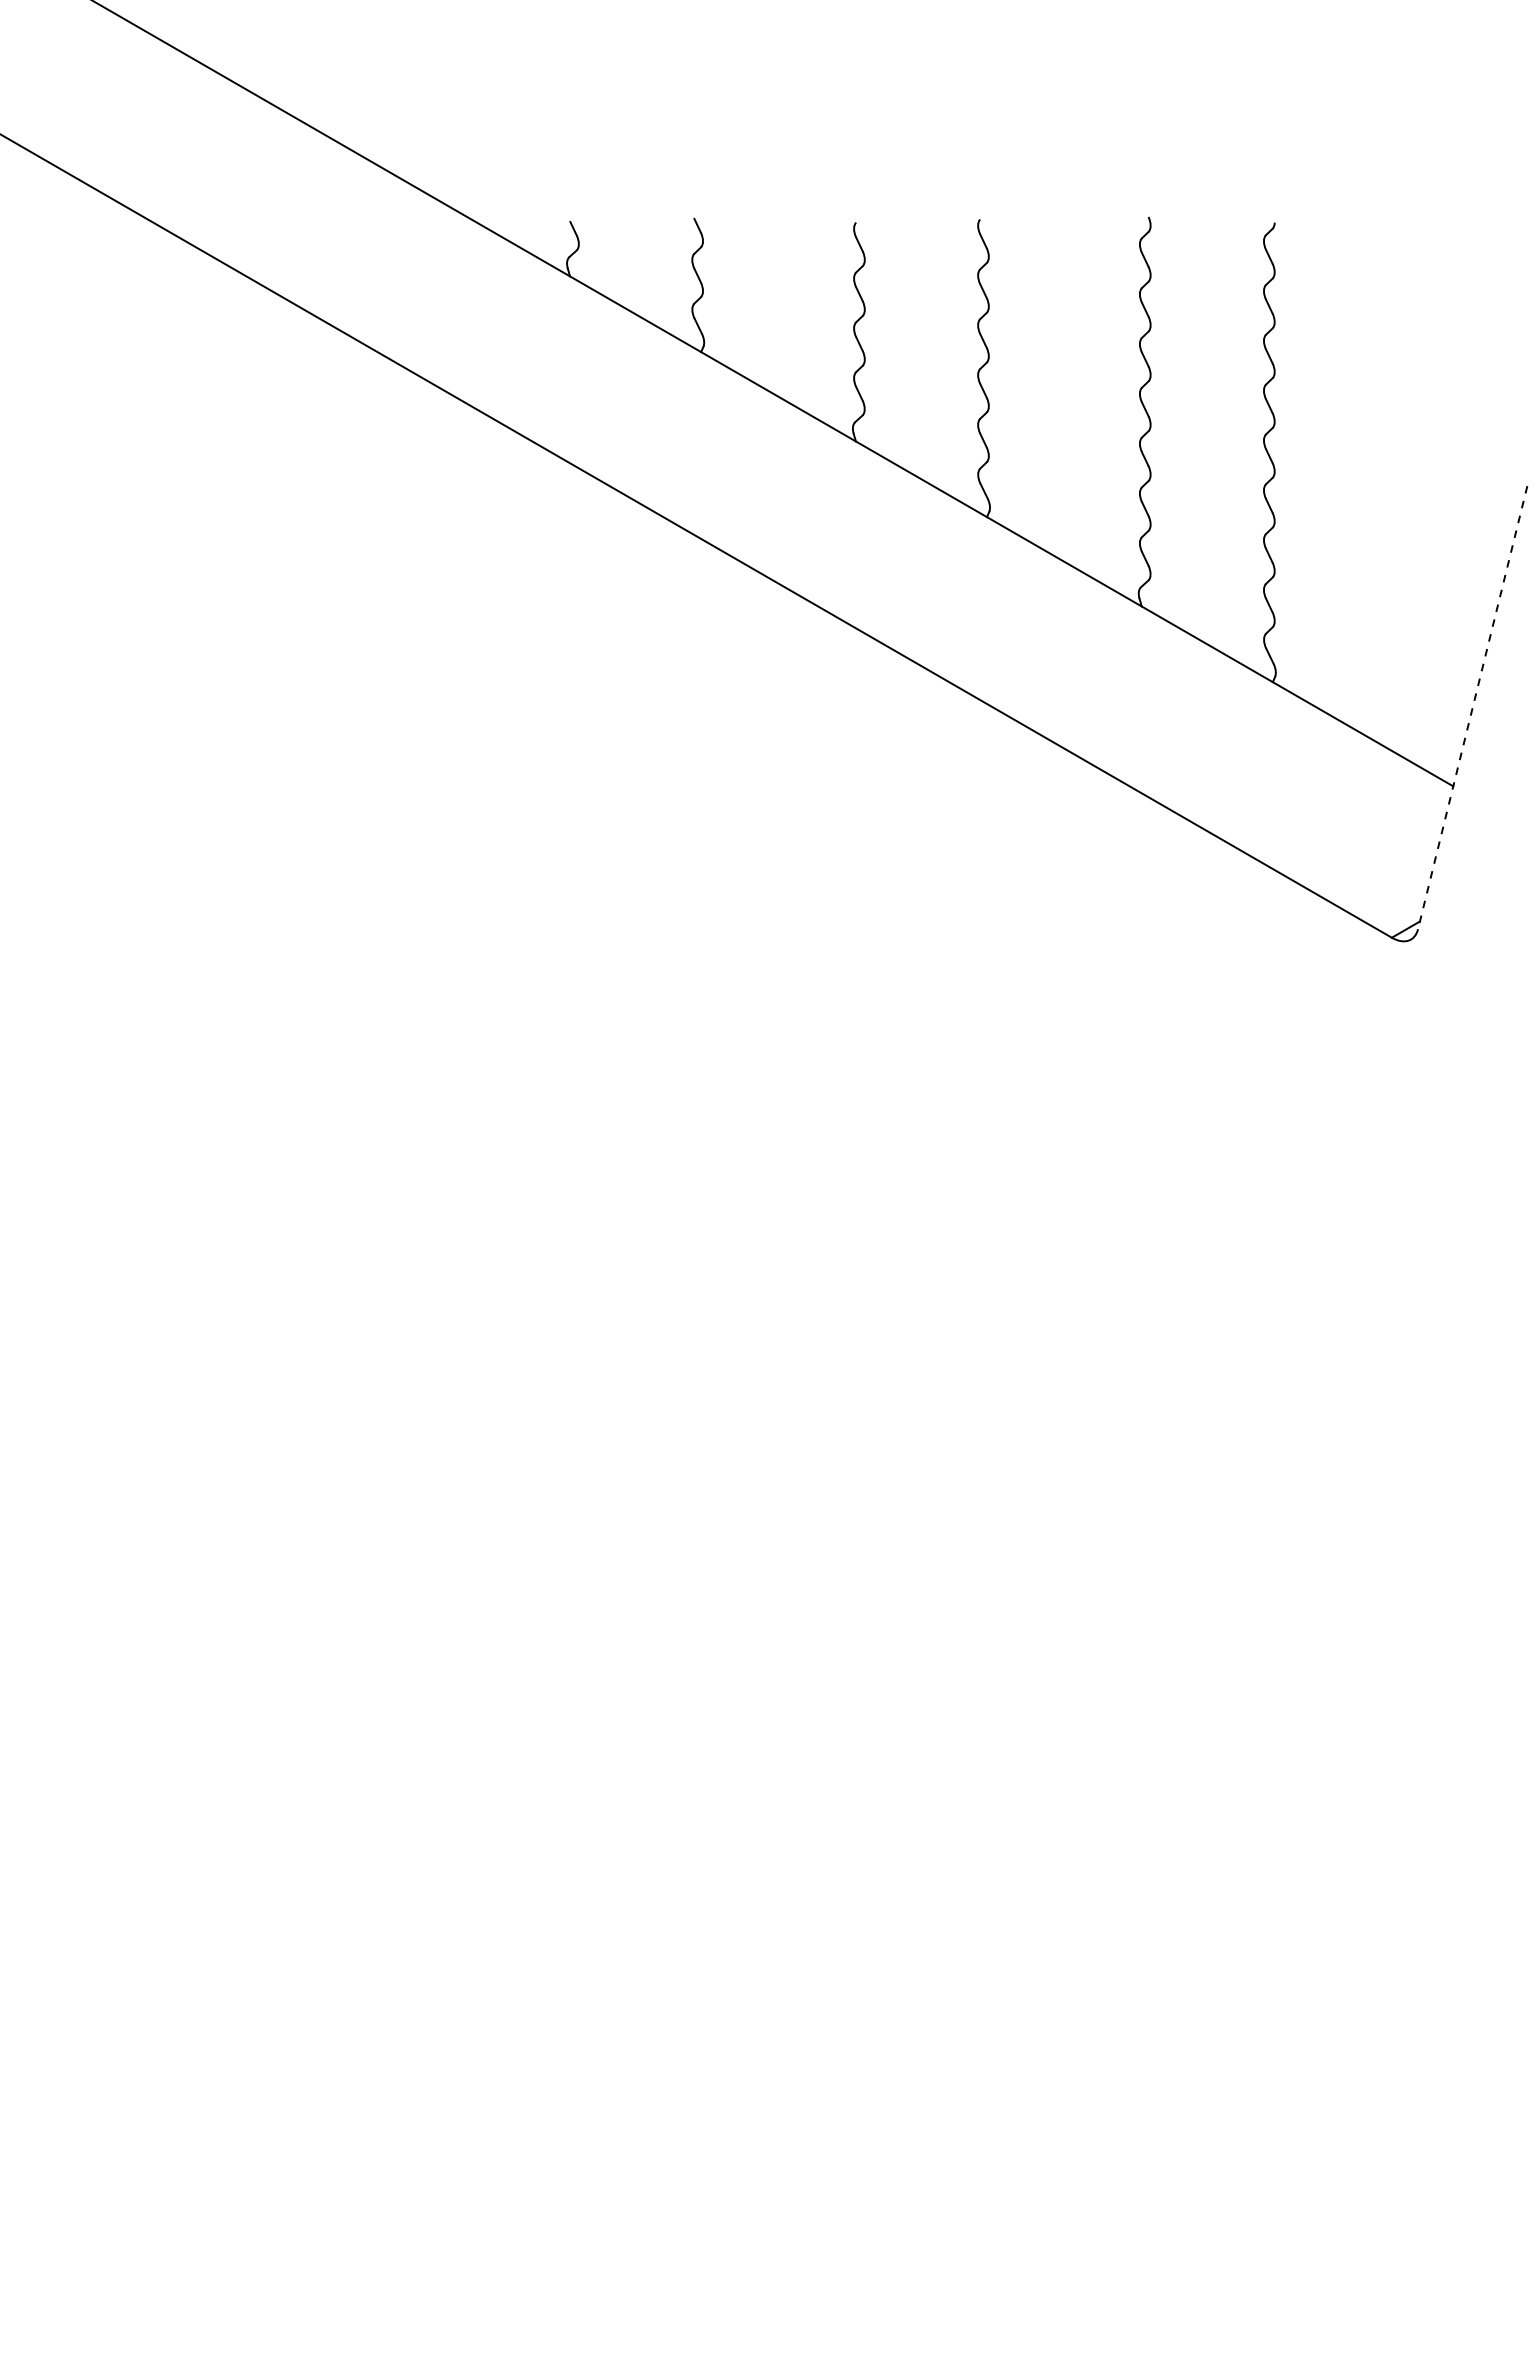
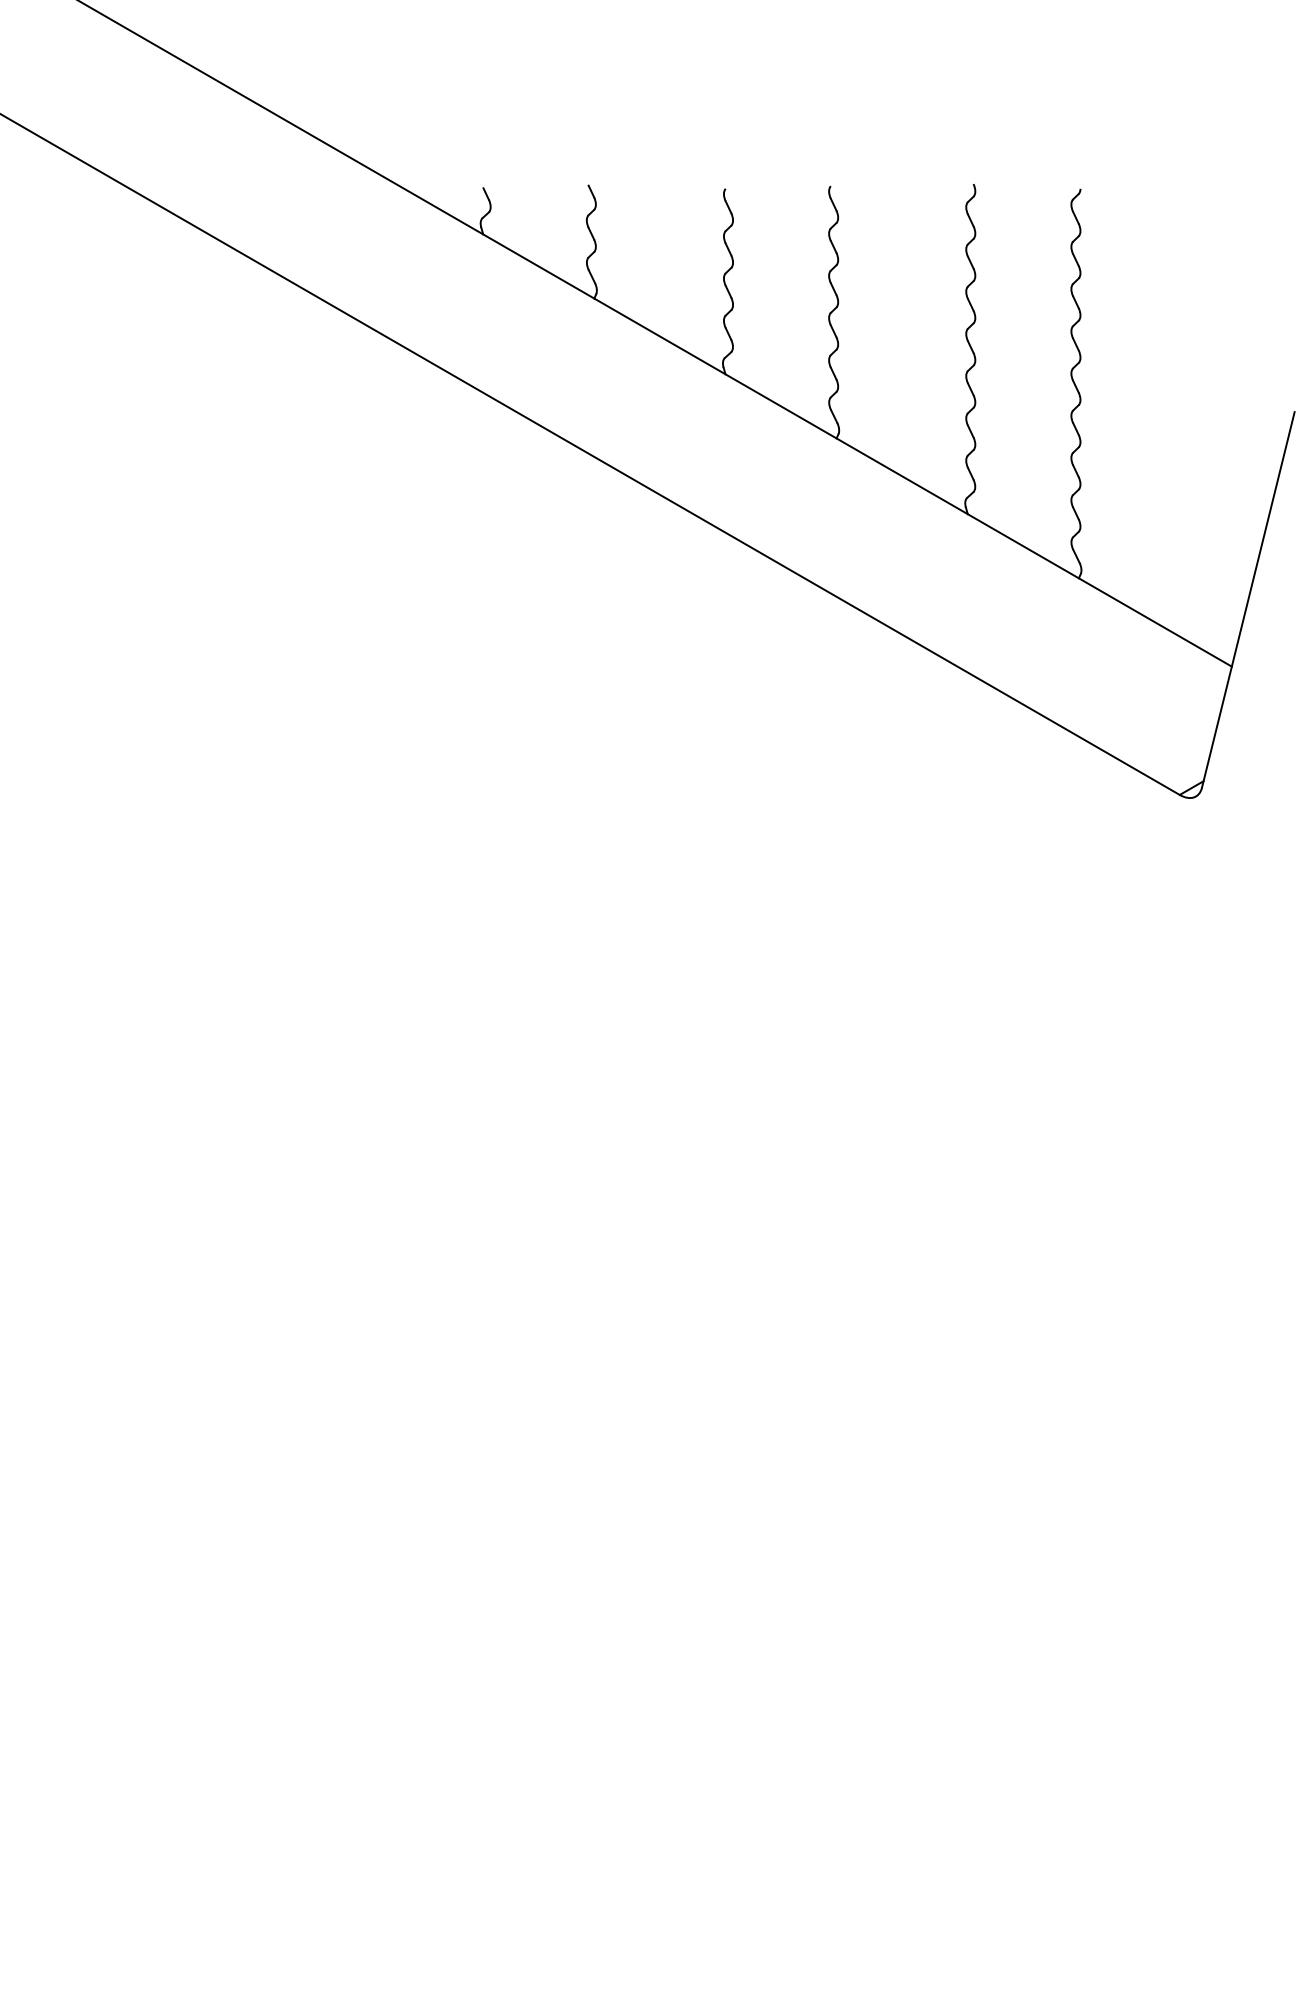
line: (1472, 708) -> (1248, 600), dashed -> solid

